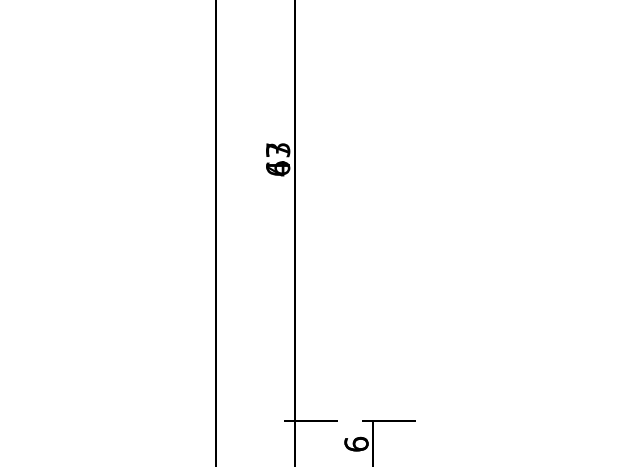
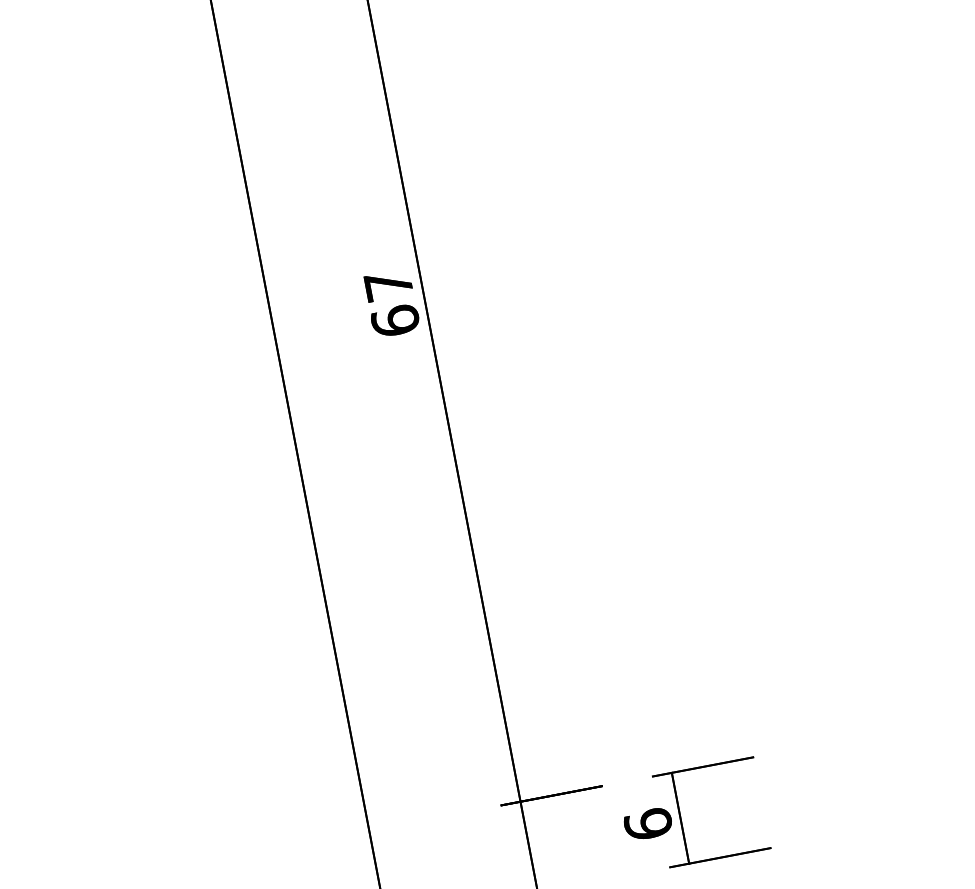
text: (278, 159) -> (392, 303), 43 -> 67

